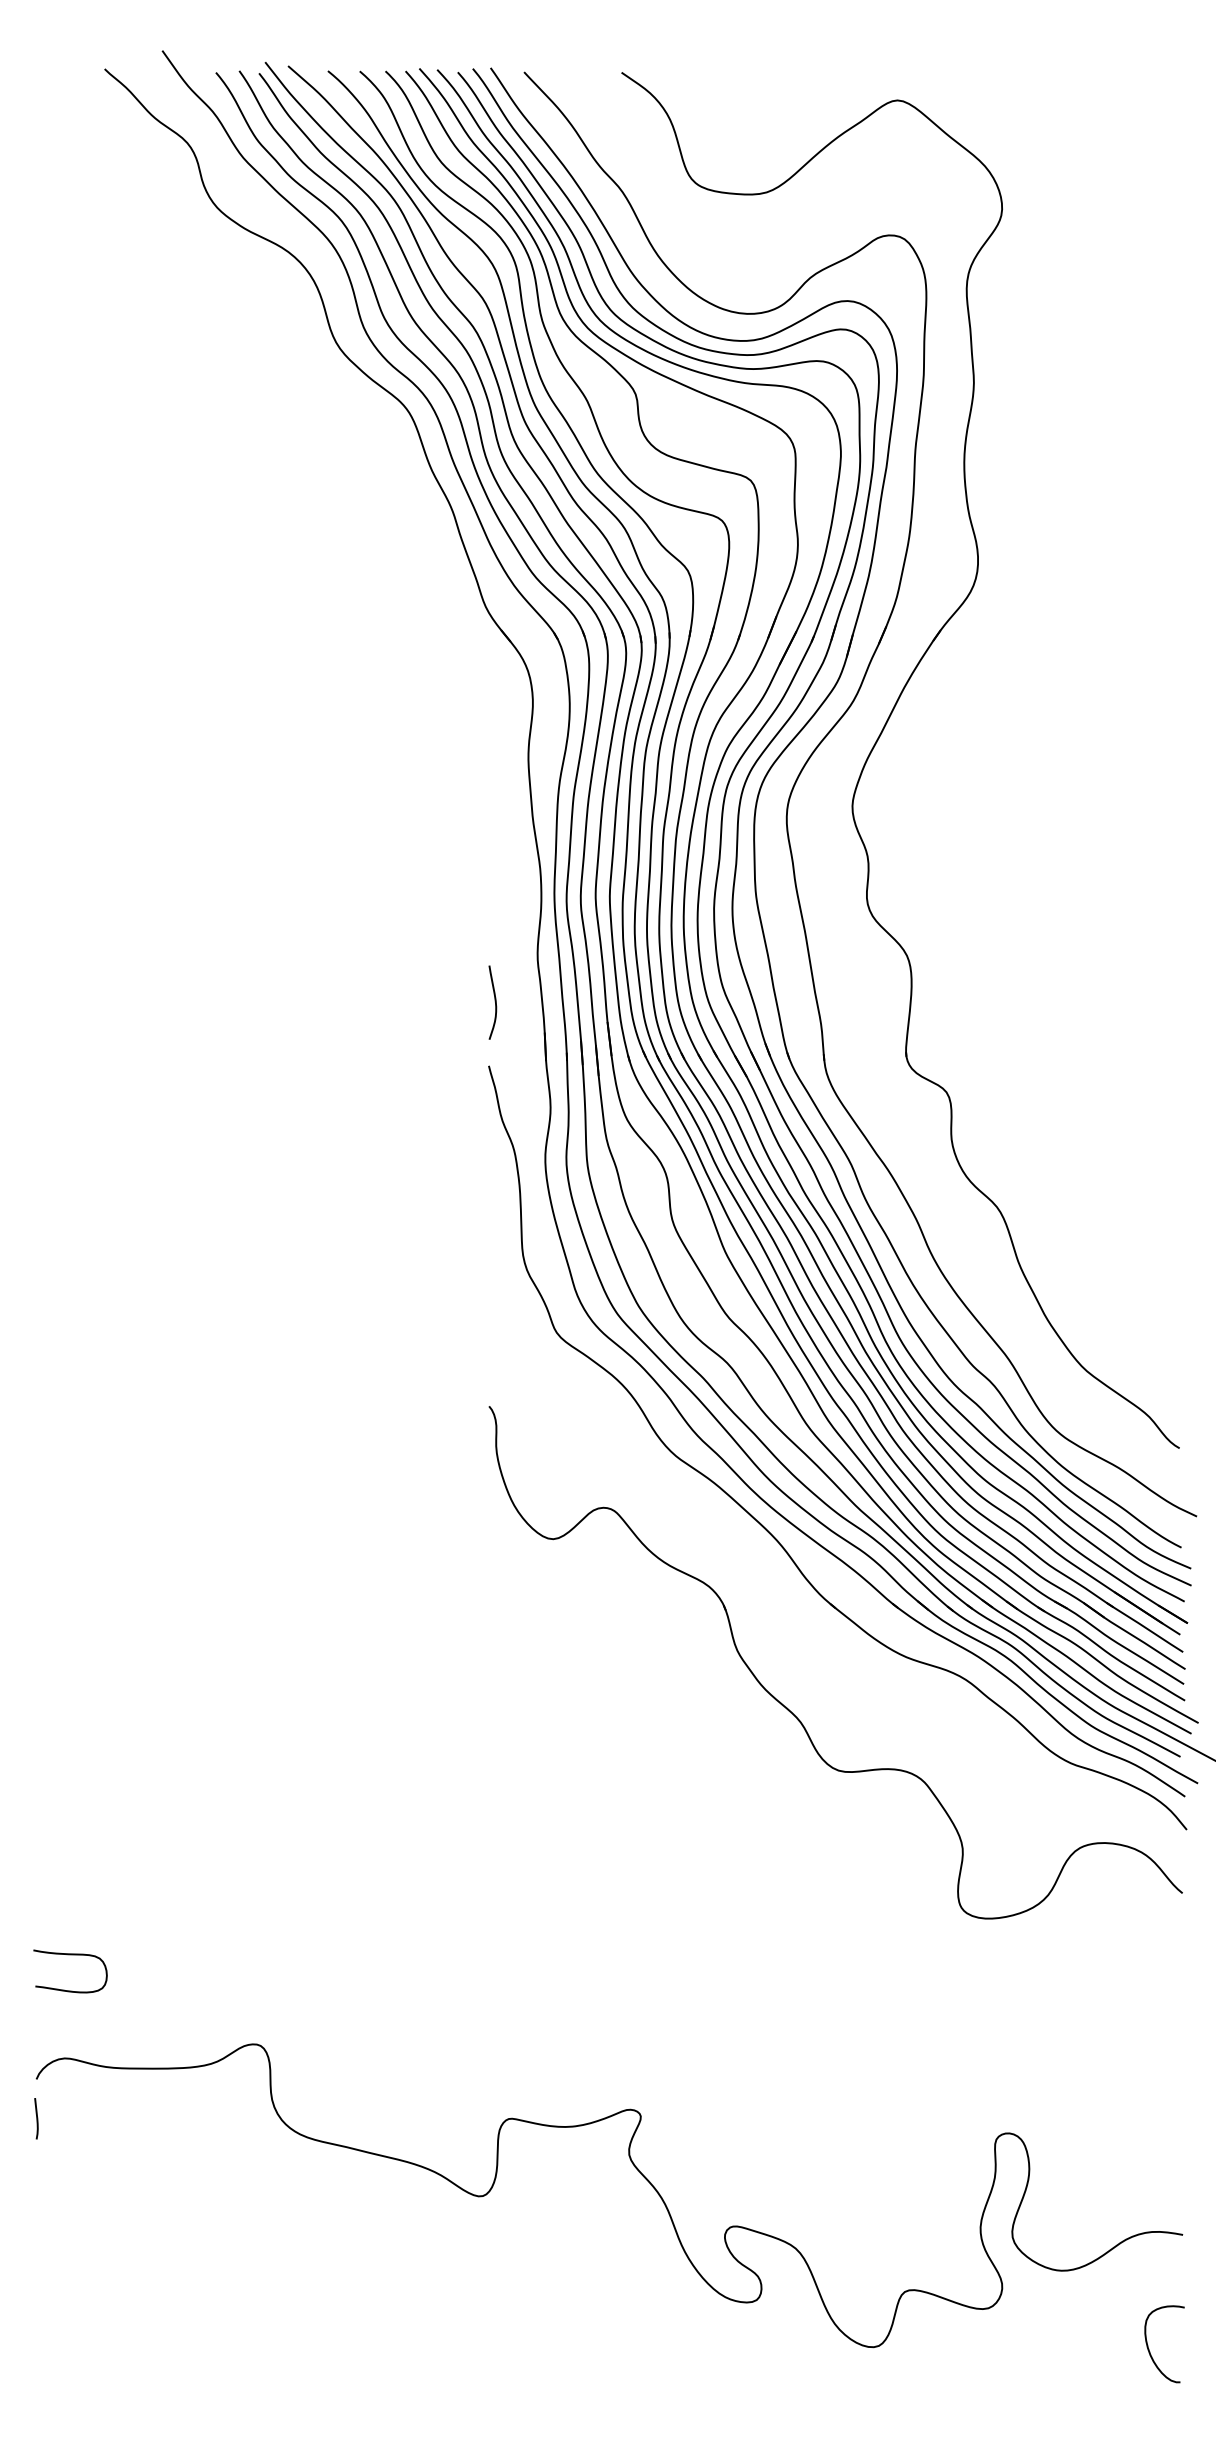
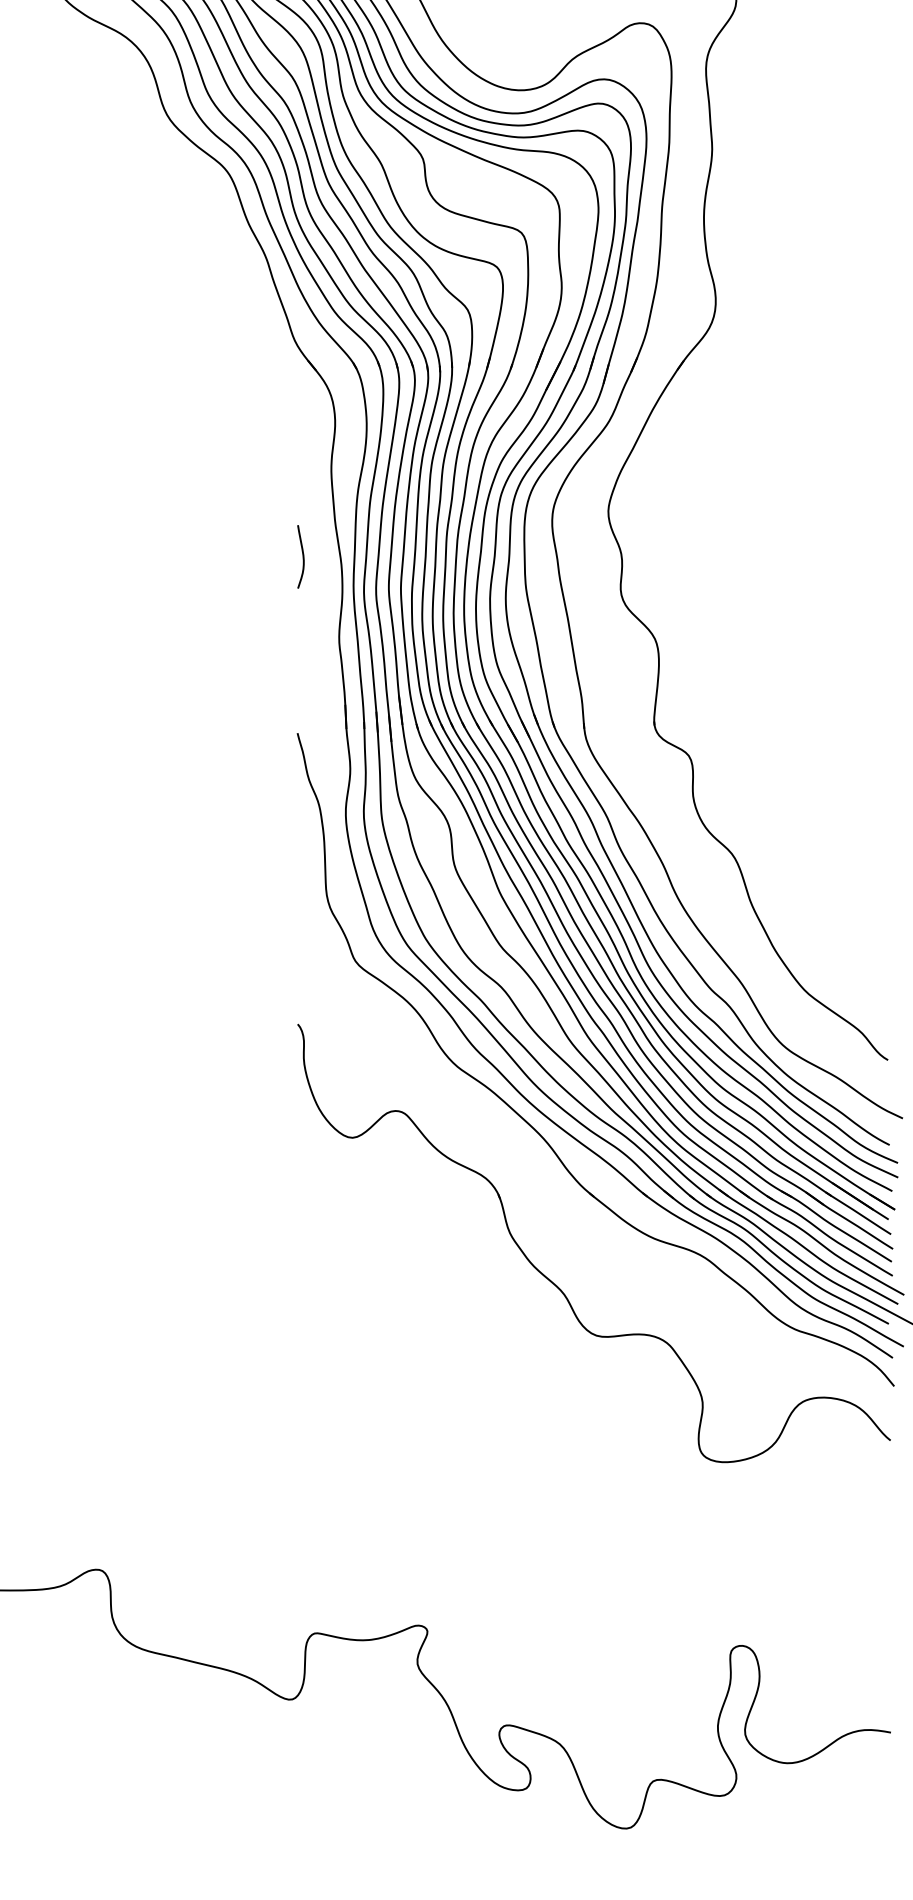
curve: (494, 1001) -> (302, 555), moved
curve: (1150, 2351) -> (863, 1832), removed

